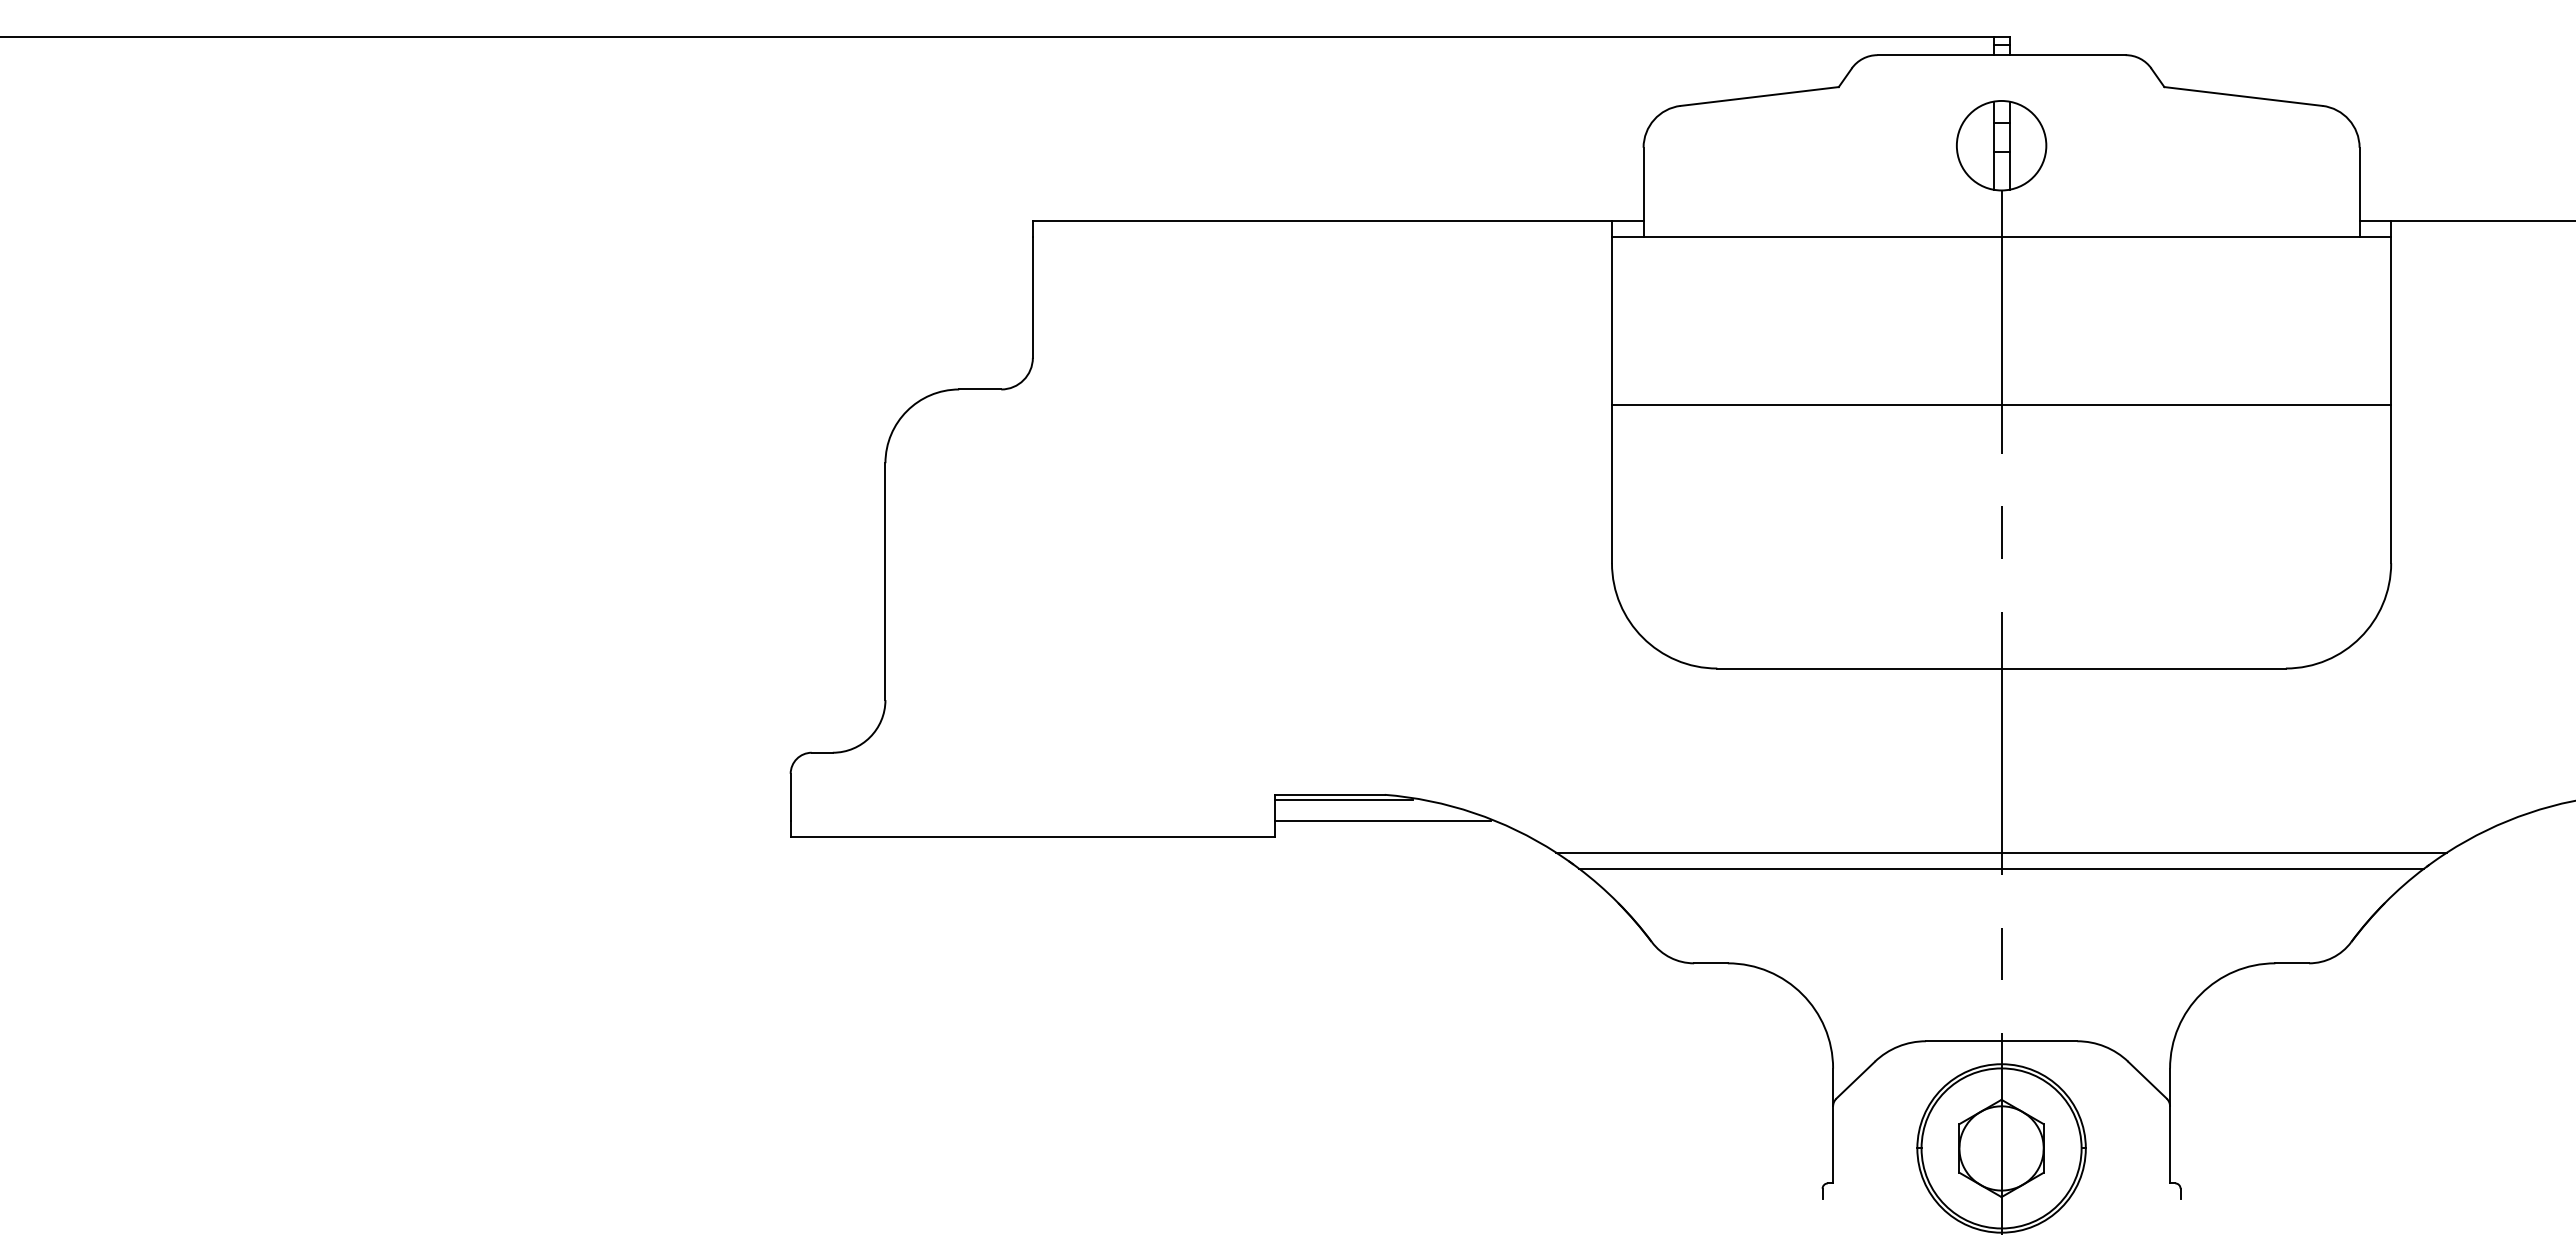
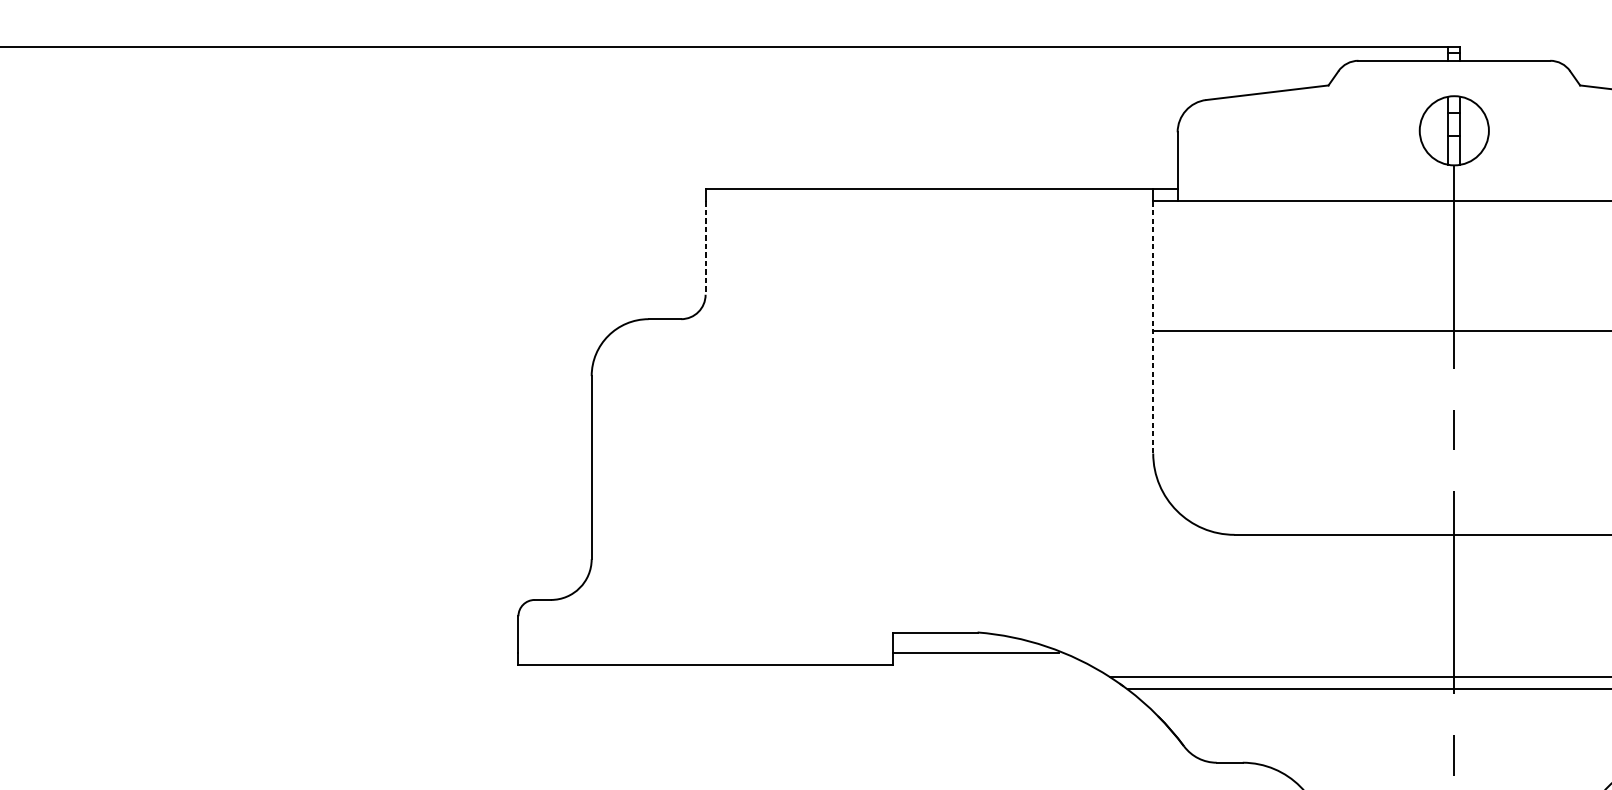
line: (1032, 297) -> (705, 248), solid -> dashed
line: (1612, 399) -> (1153, 326), solid -> dashed
line: (1343, 800) -> (945, 636), removed

